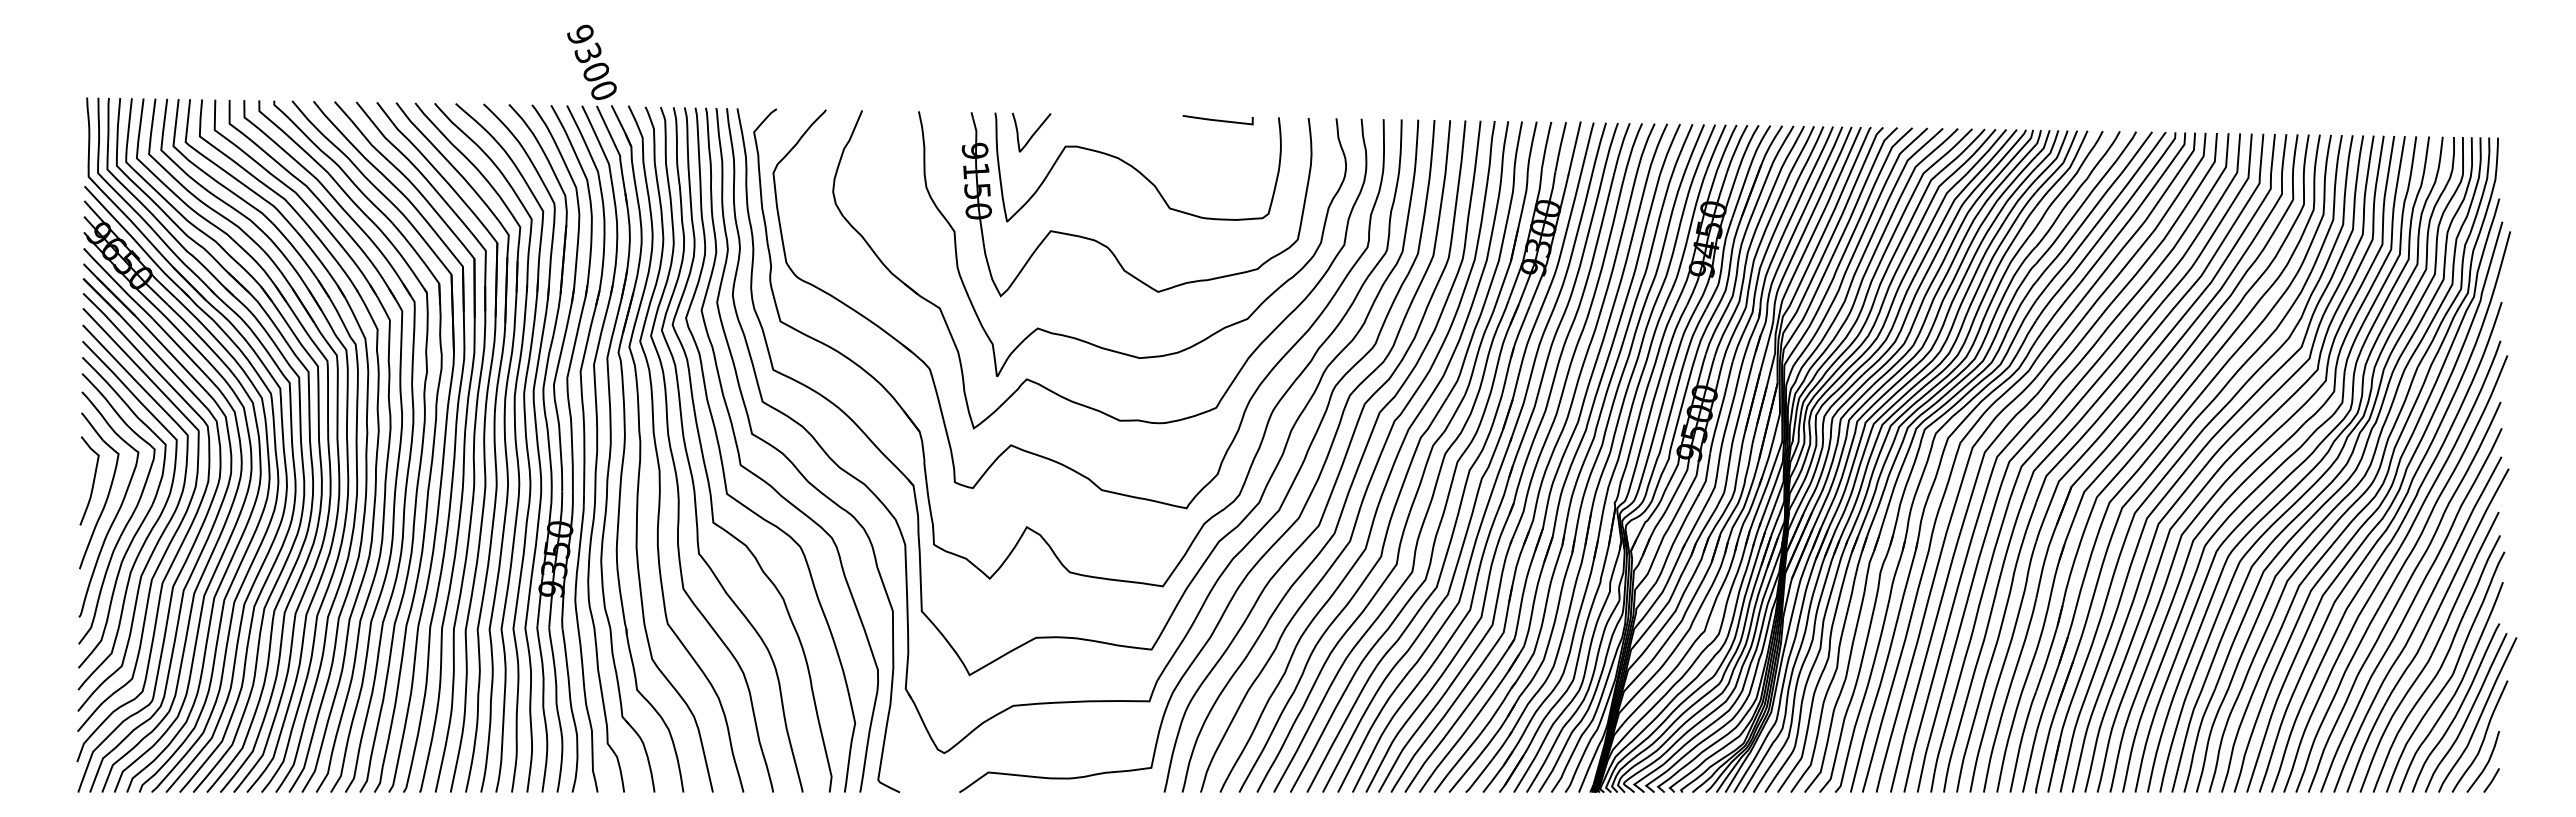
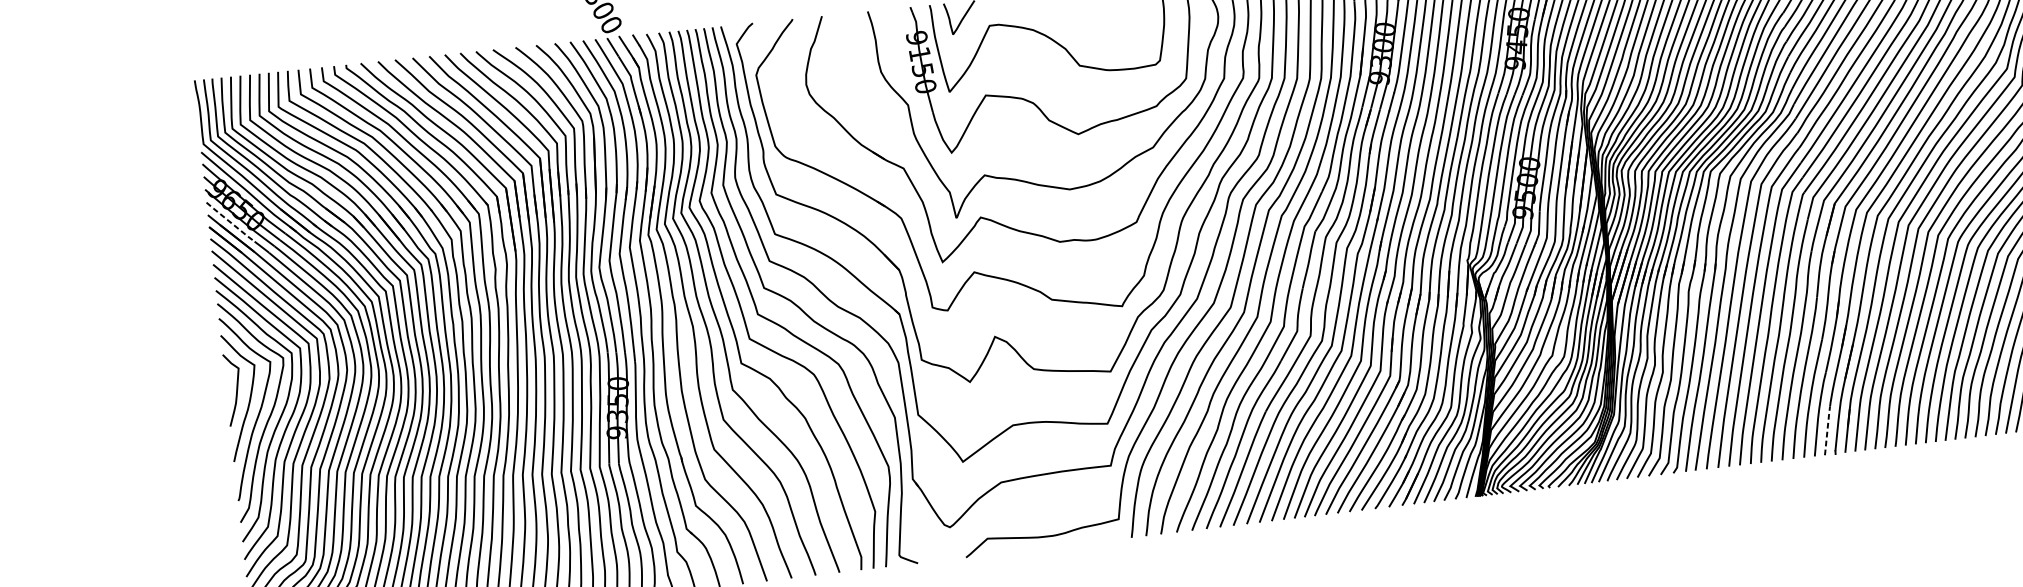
line: (110, 275) -> (230, 221), solid -> dashed
line: (2029, 762) -> (1827, 430), solid -> dashed

